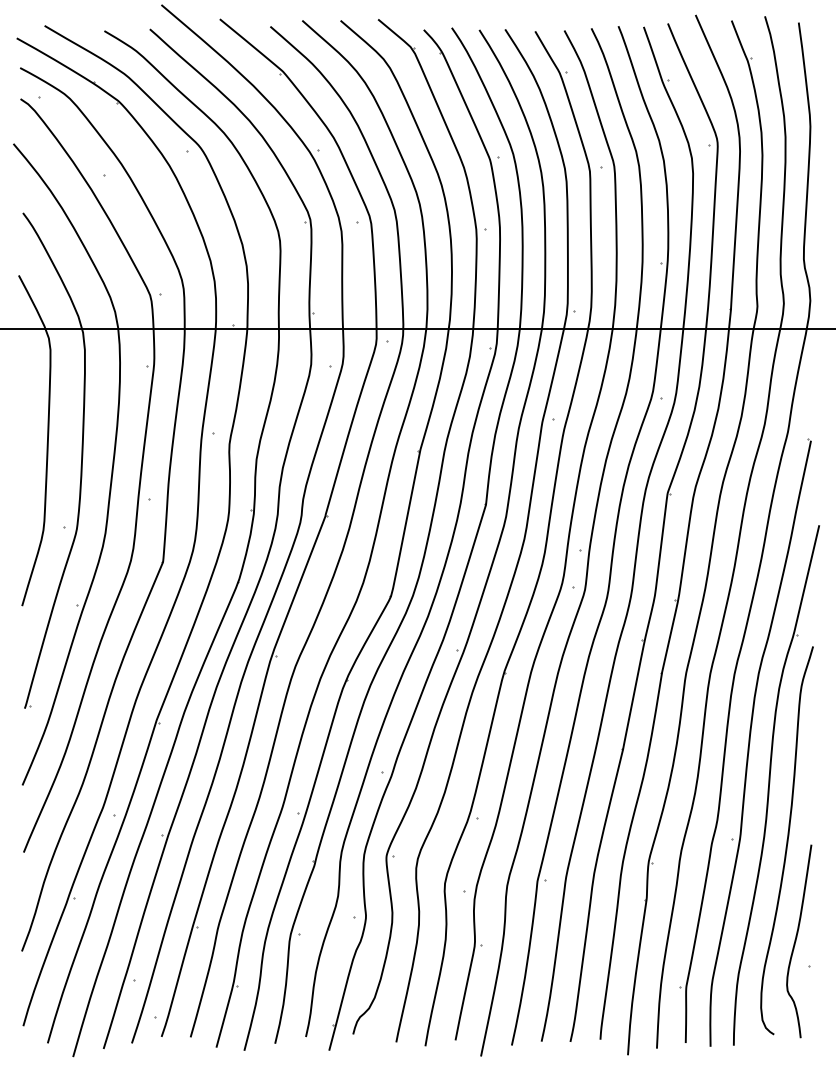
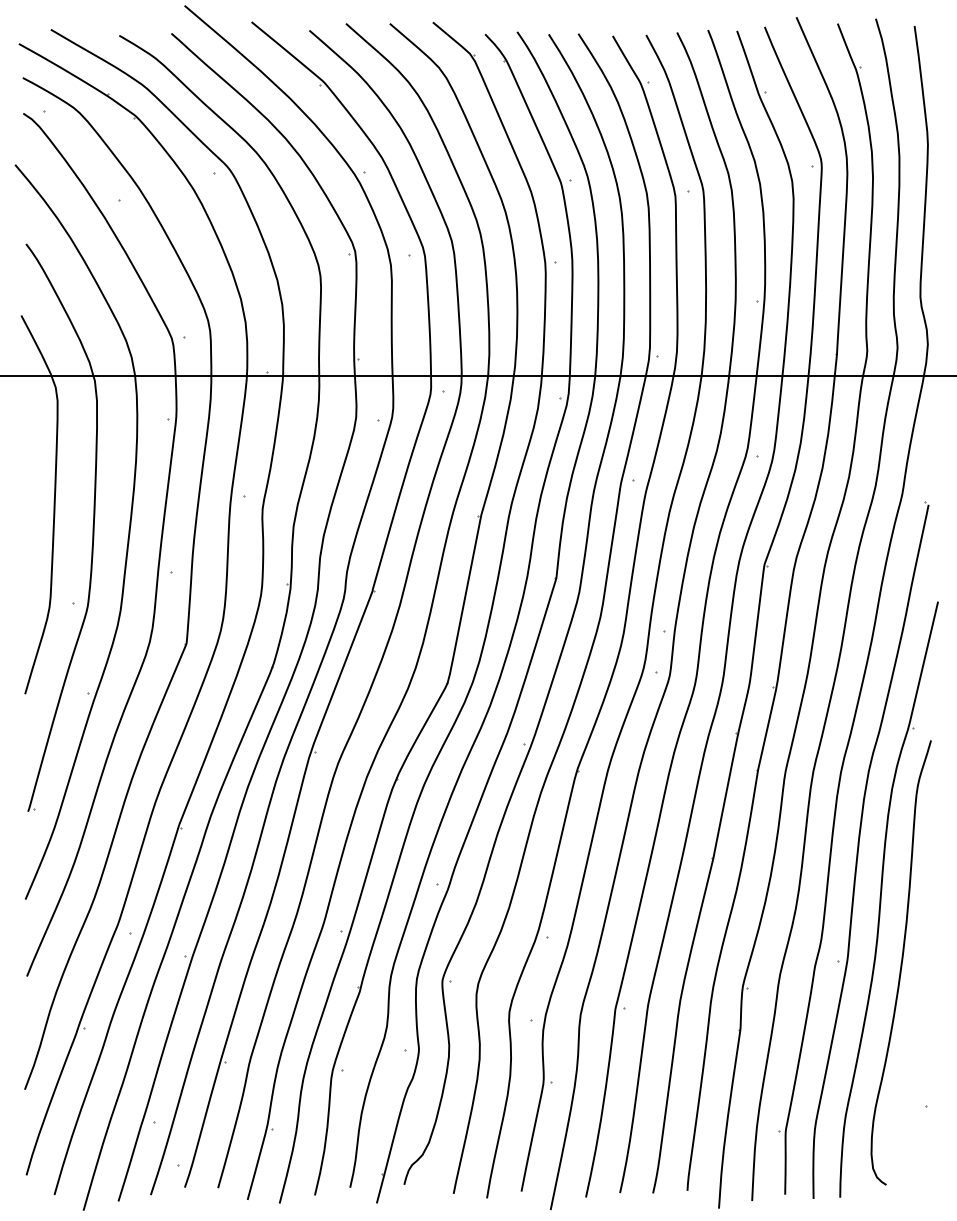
curve: (796, 941) -> (911, 1078), removed

